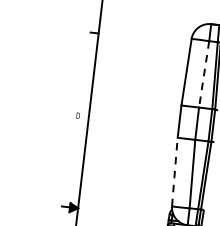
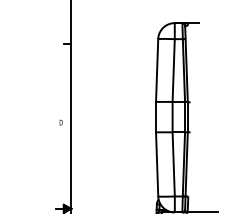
line: (203, 75) -> (173, 71), dashed -> solid
line: (175, 171) -> (157, 163), dashed -> solid

